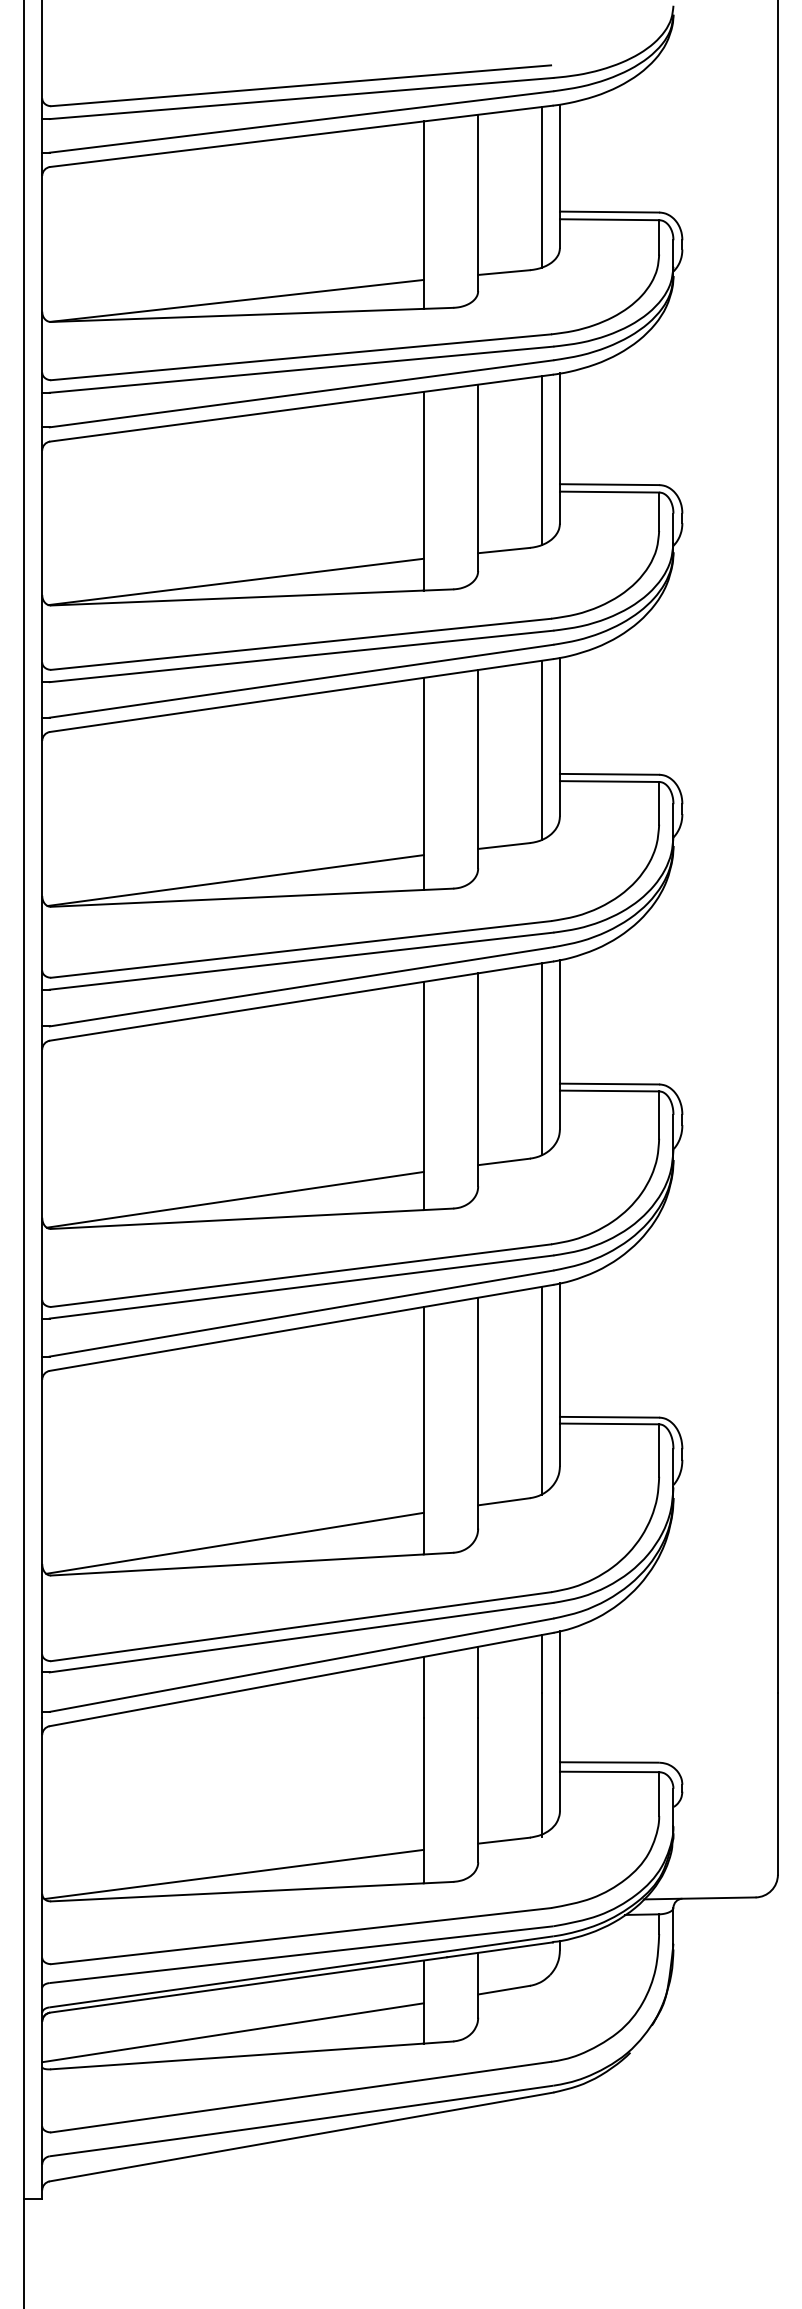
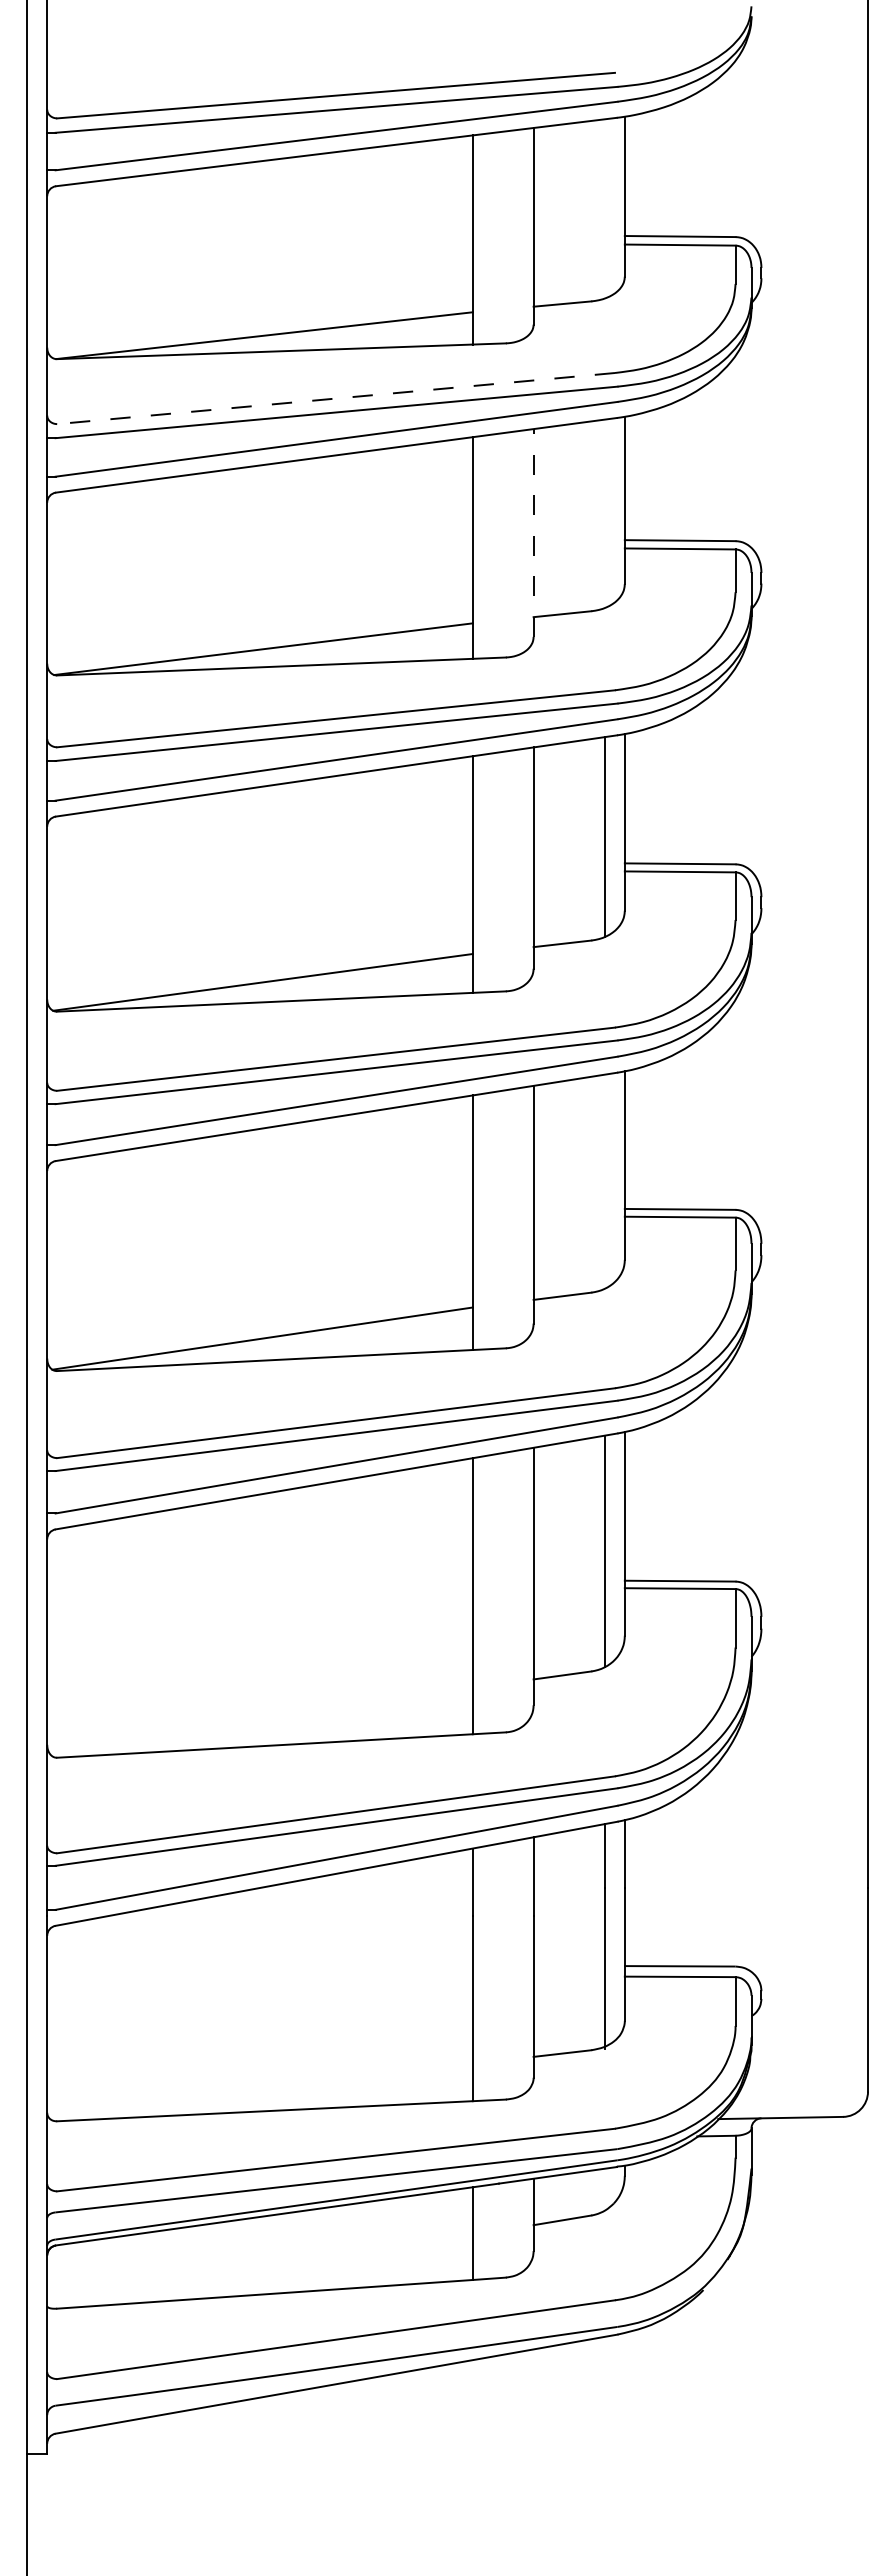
line: (541, 186) -> (604, 208), removed
line: (300, 357) -> (335, 398), solid -> dashed
line: (541, 460) -> (604, 513), removed
line: (478, 478) -> (533, 533), solid -> dashed
line: (541, 1059) -> (604, 1181), removed
line: (234, 1543) -> (261, 1721), removed
line: (233, 1873) -> (260, 2090), removed
line: (232, 2032) -> (259, 2267), removed

